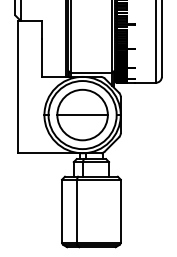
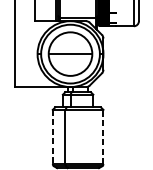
line: (120, 210) -> (103, 136), solid -> dashed
line: (62, 211) -> (53, 137), solid -> dashed

